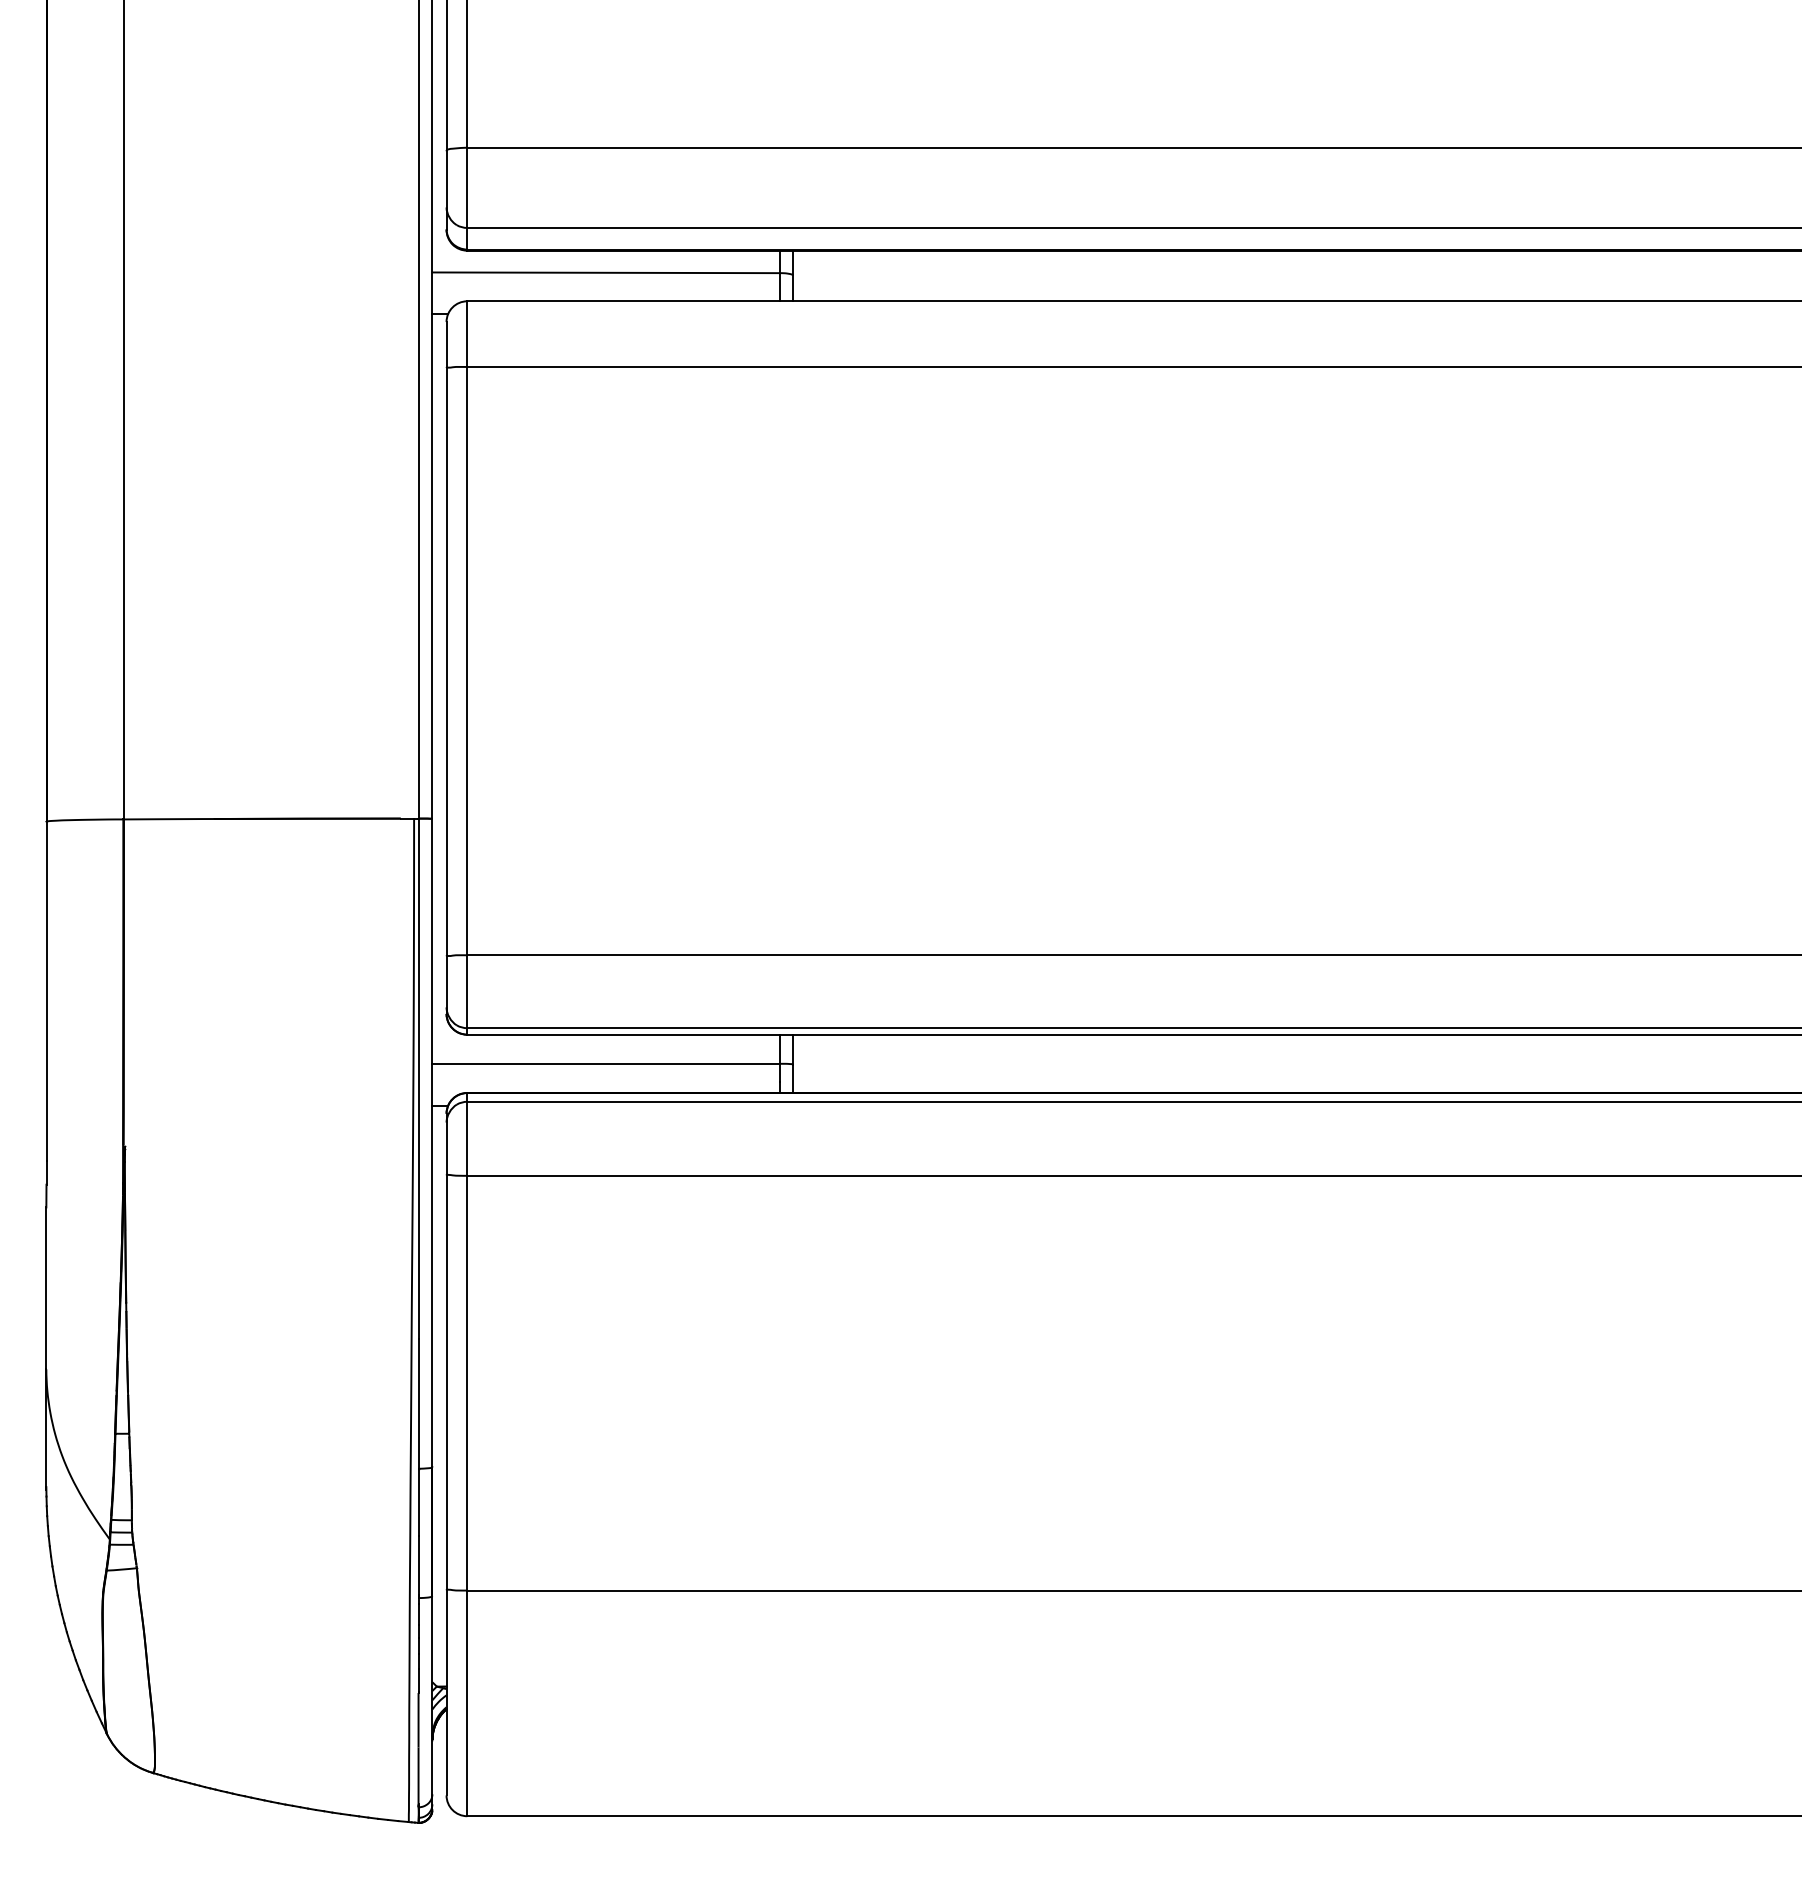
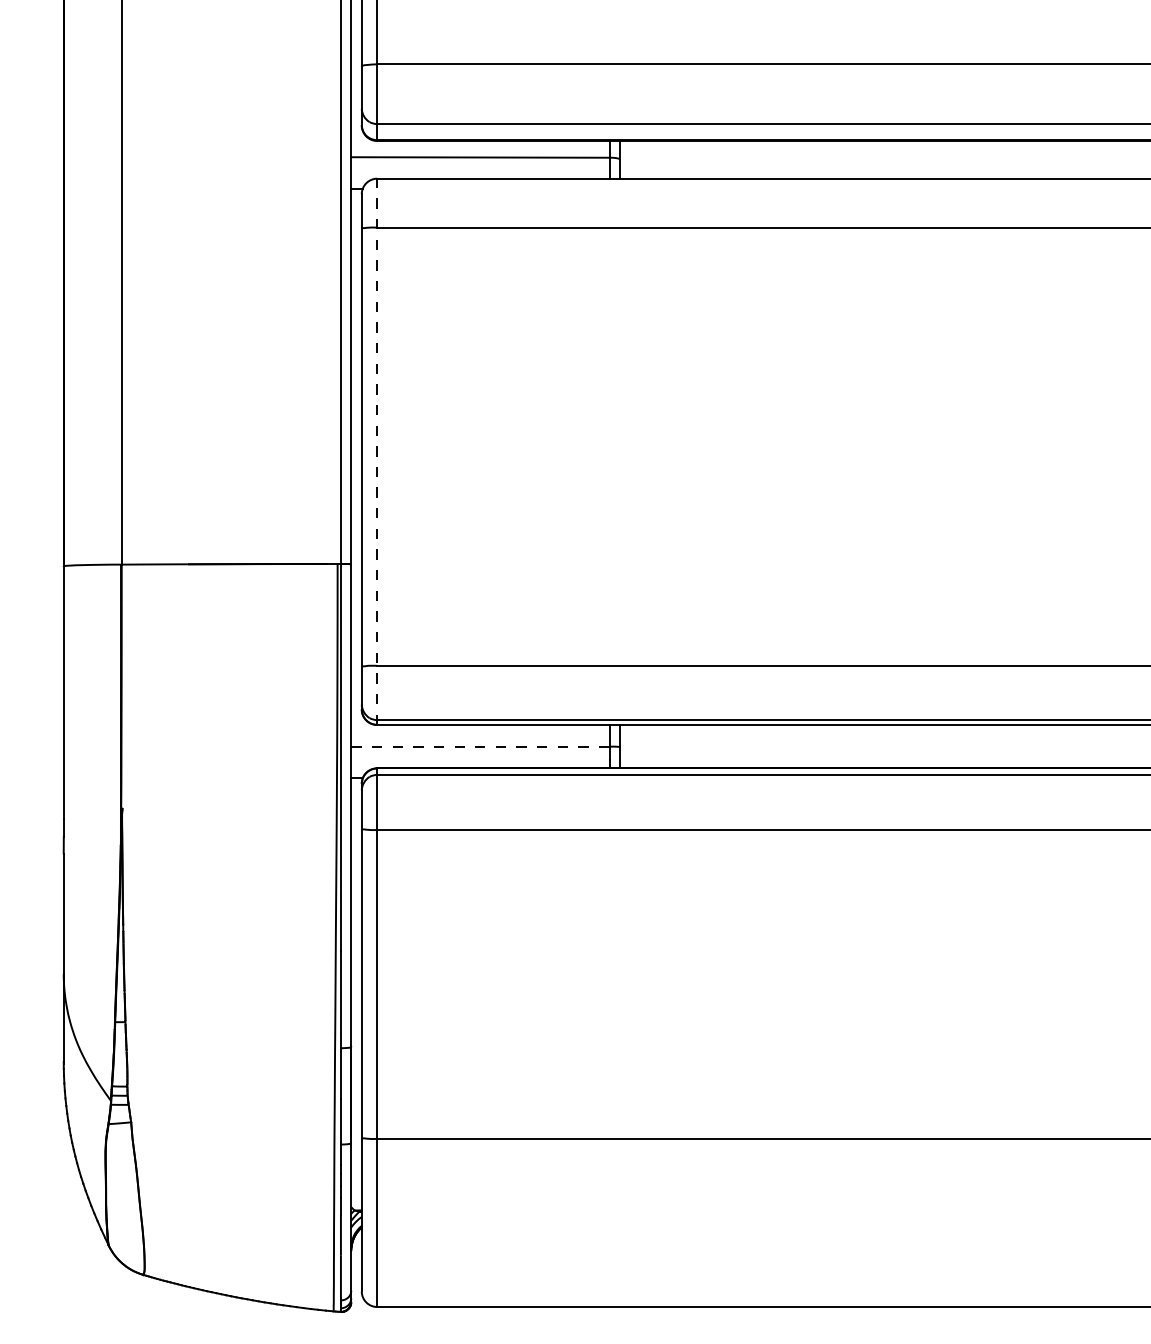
line: (467, 668) -> (377, 452), solid -> dashed
line: (605, 1063) -> (480, 746), solid -> dashed

